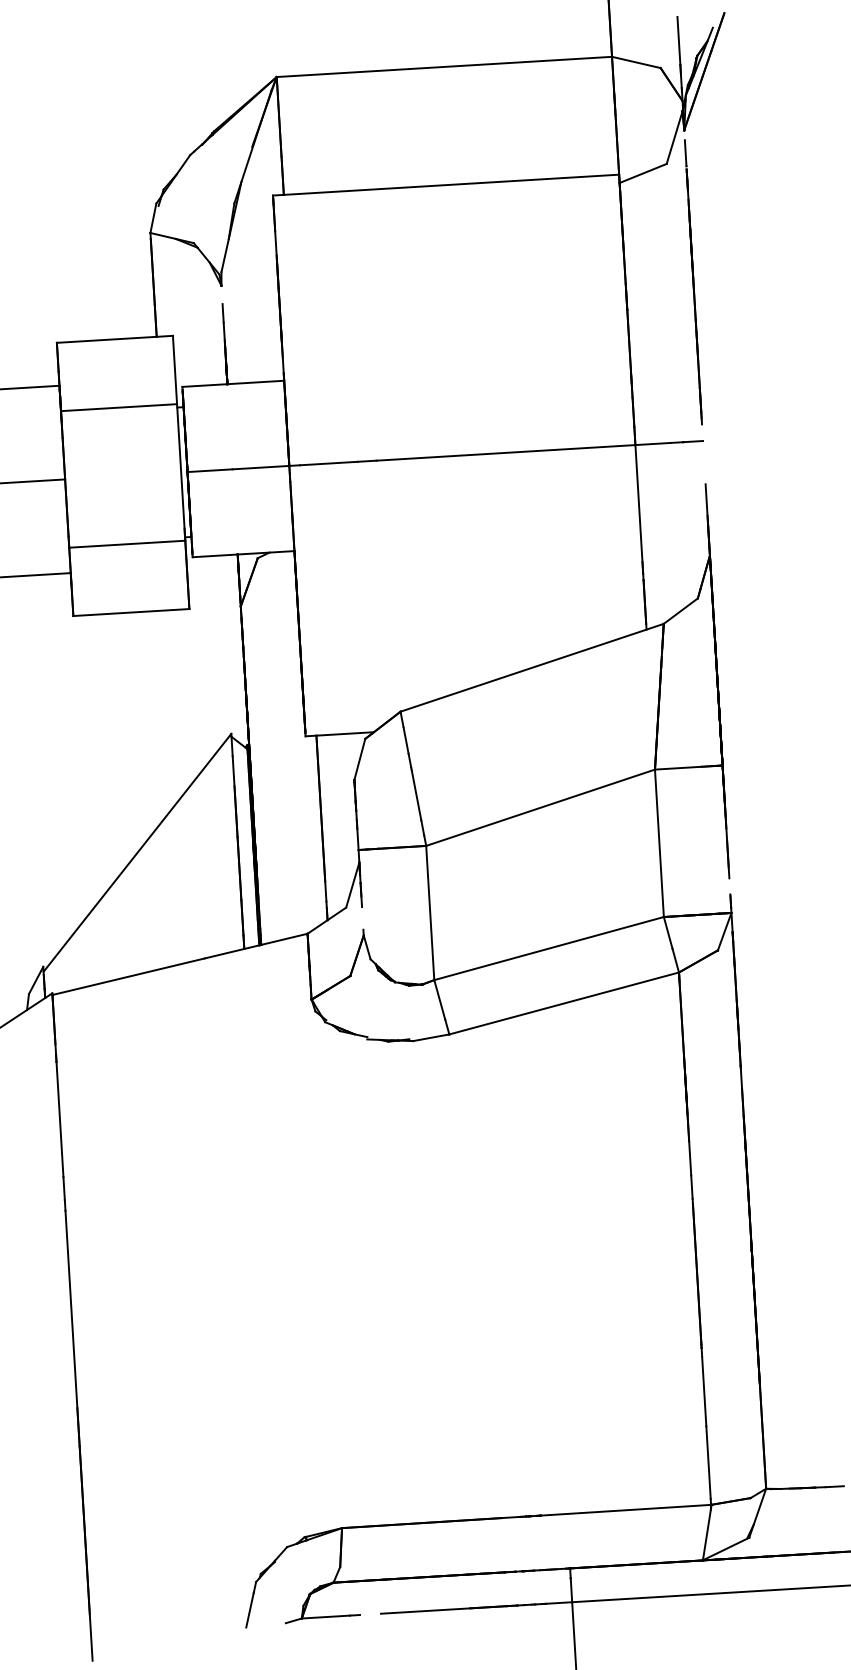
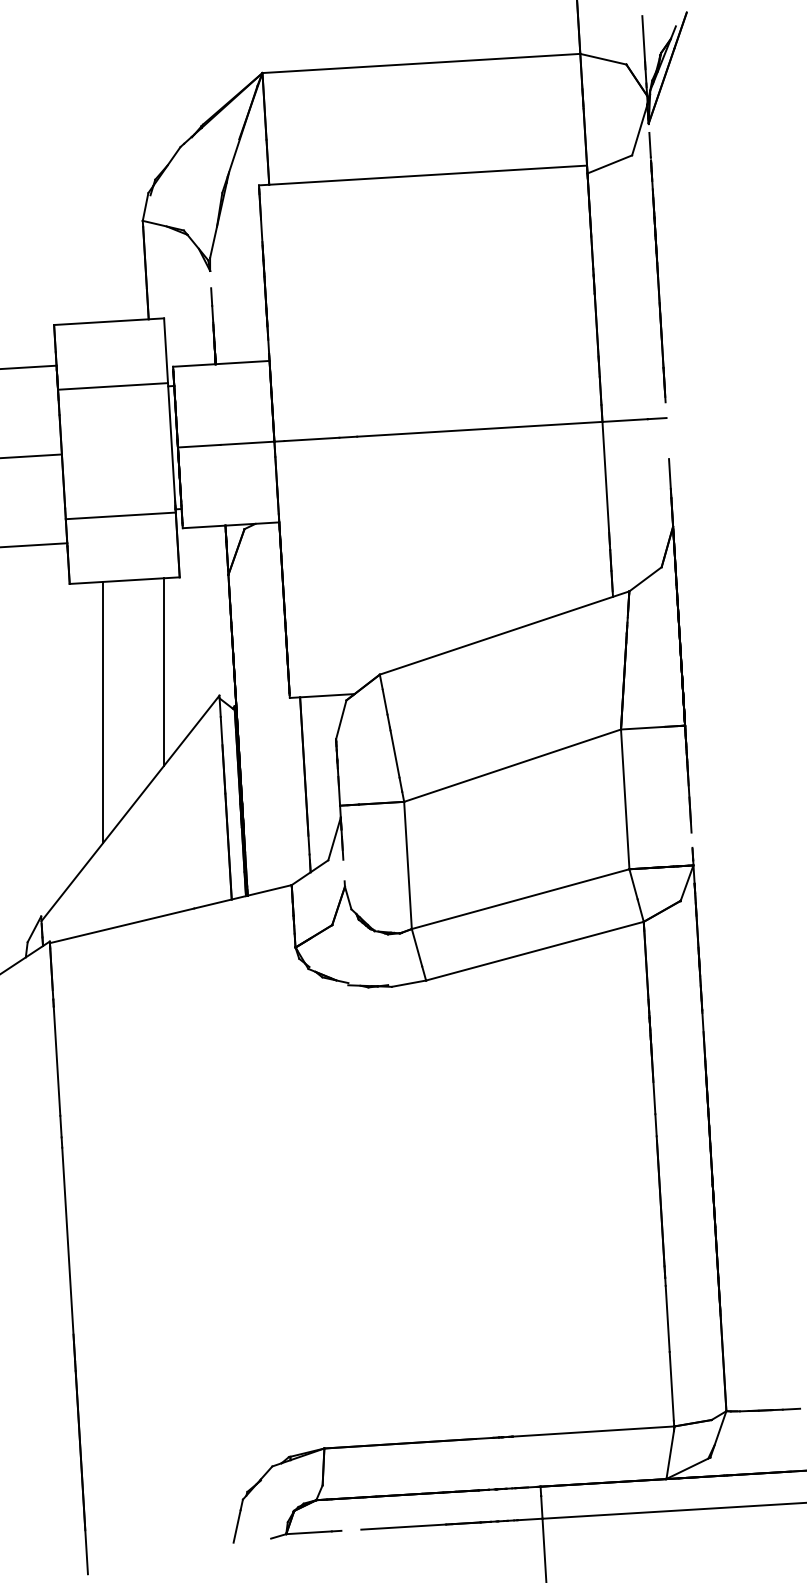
line: (173, 708) -> (164, 671), added
line: (109, 750) -> (103, 711), added

